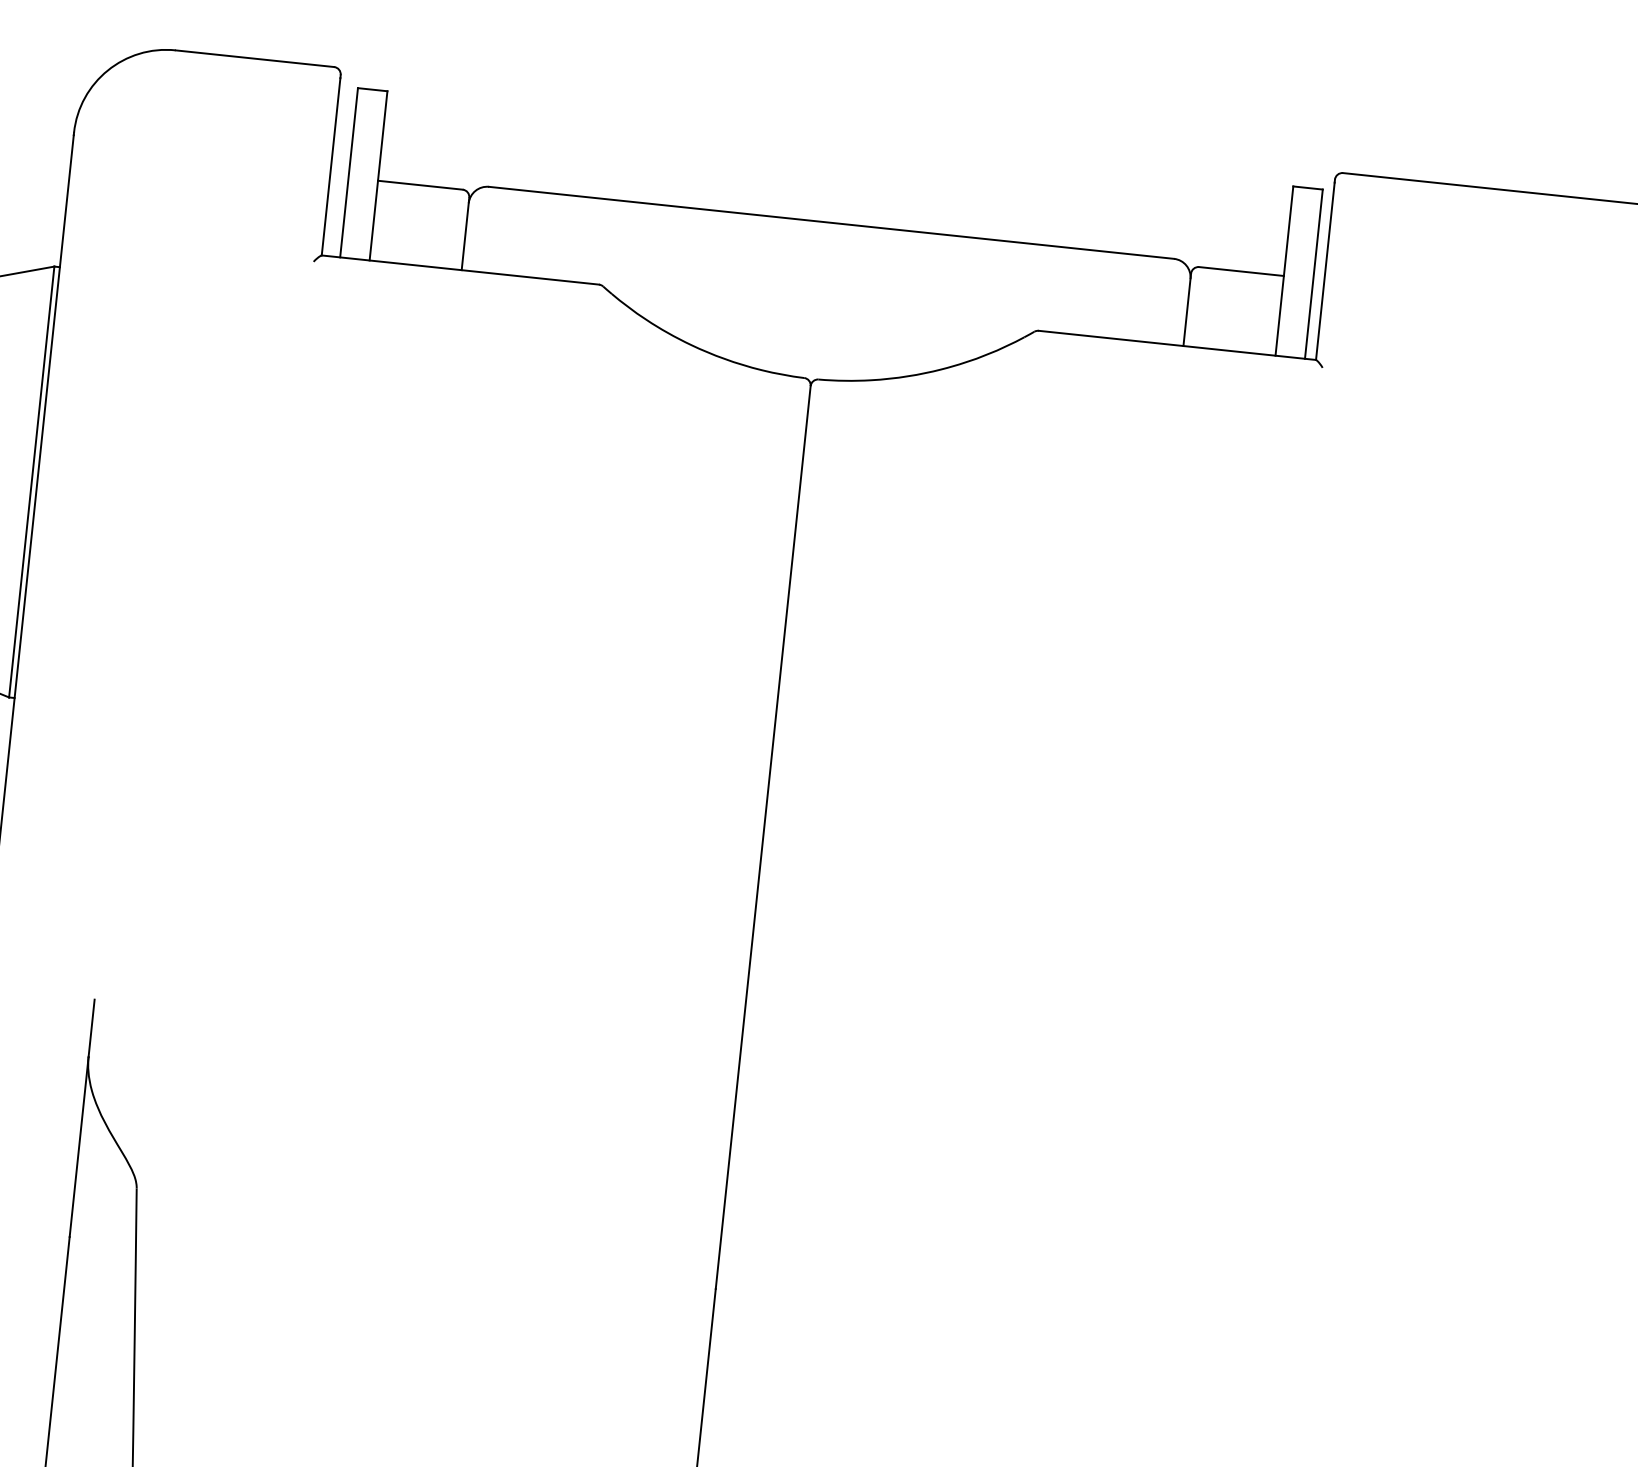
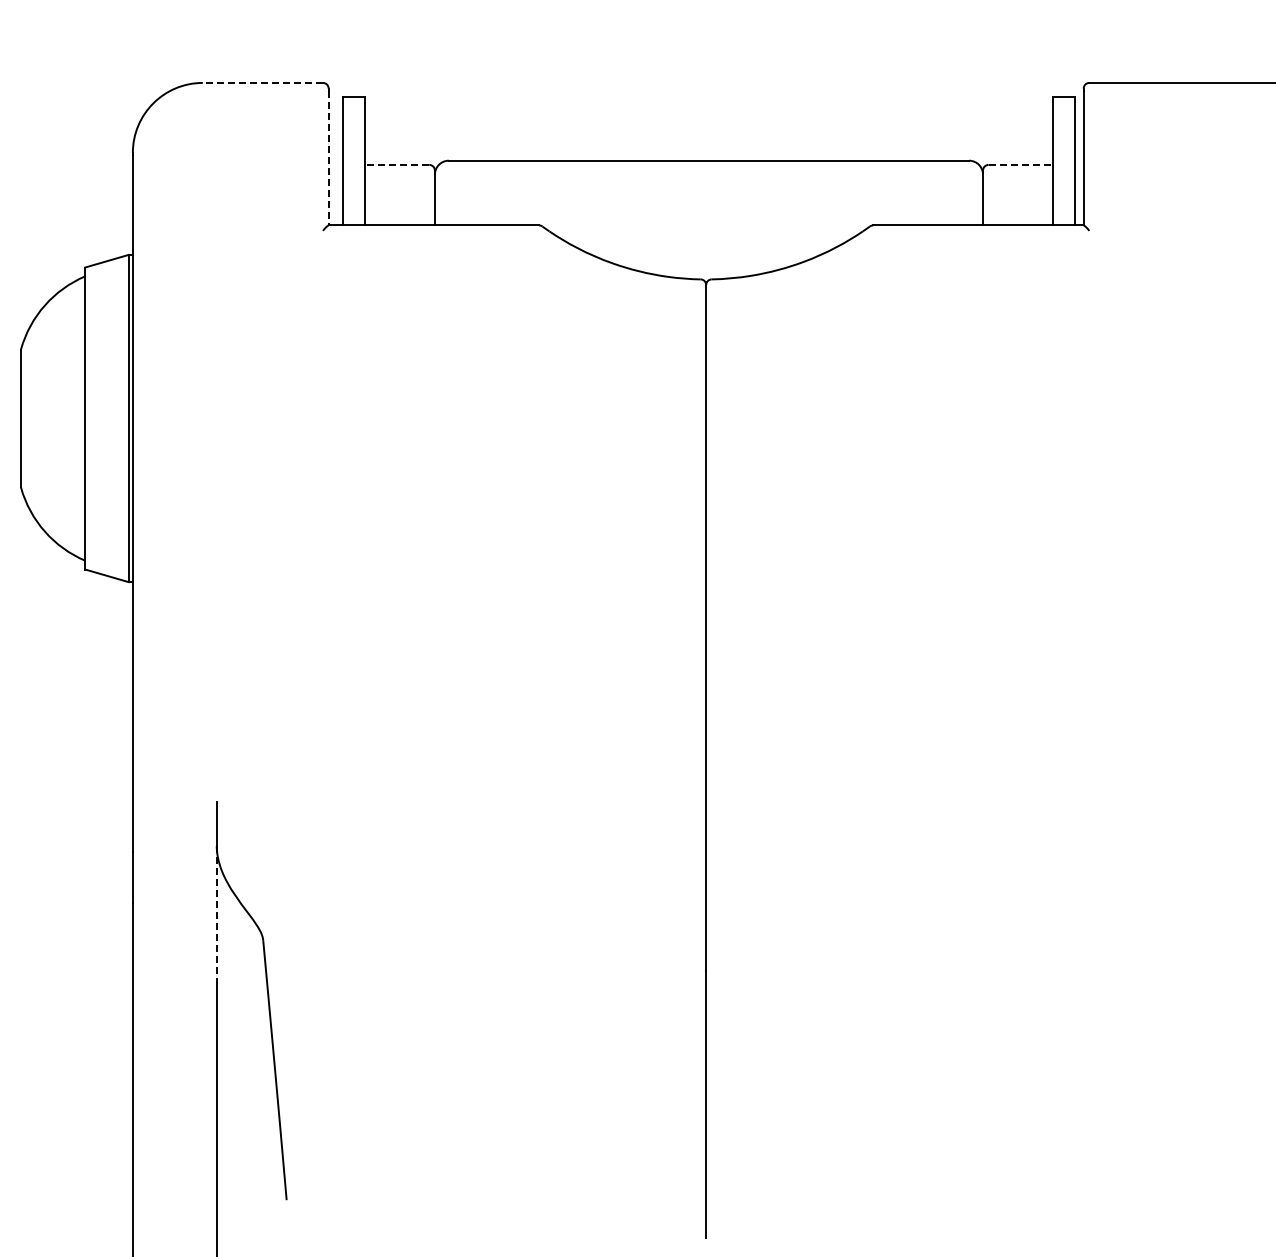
line: (254, 58) -> (262, 82), solid -> dashed
line: (330, 167) -> (328, 158), solid -> dashed
line: (419, 184) -> (396, 164), solid -> dashed
line: (1242, 271) -> (1021, 164), solid -> dashed
line: (78, 1147) -> (216, 914), solid -> dashed

